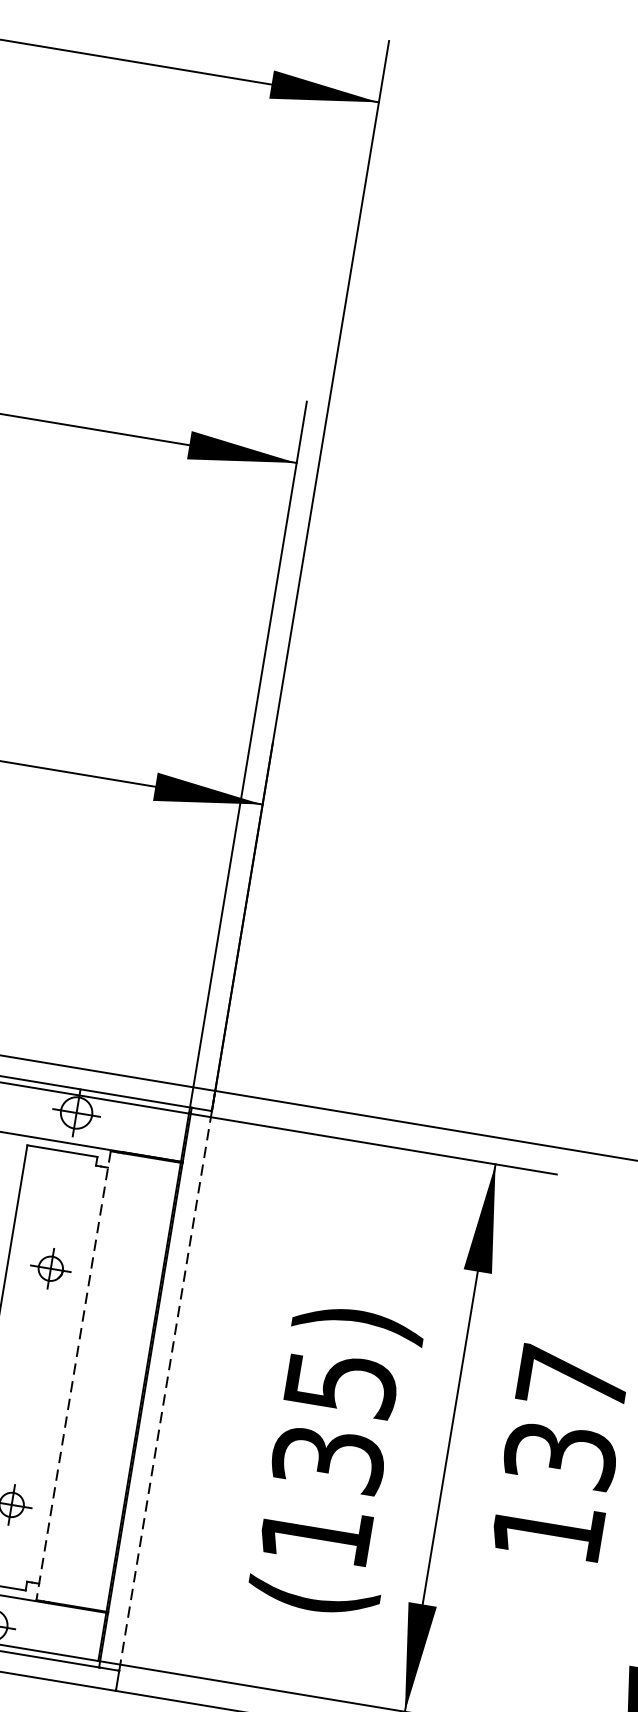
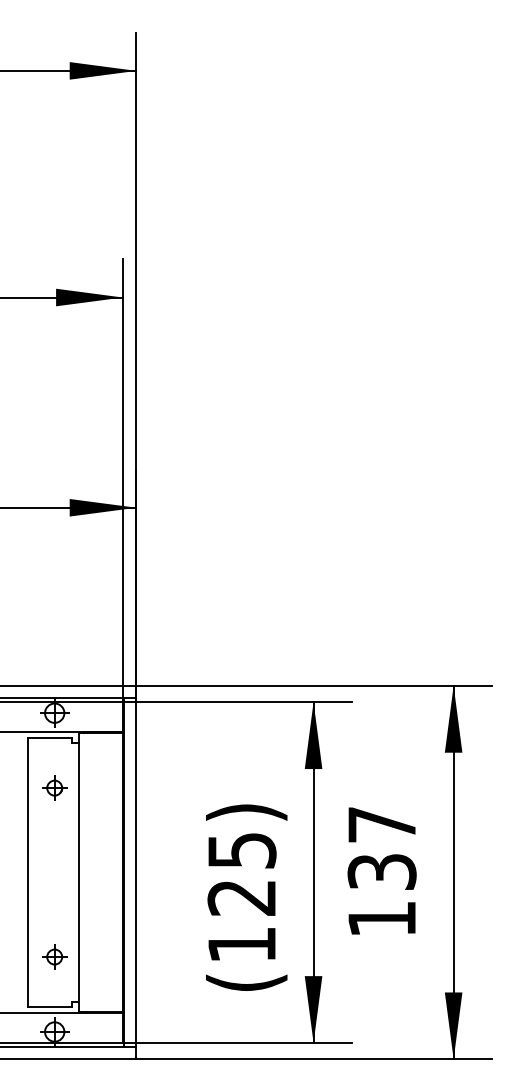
part: (50, 1267) -> (54, 787), moved
line: (74, 1375) -> (79, 872), dashed -> solid
line: (165, 1390) -> (136, 872), dashed -> solid
text: (327, 1458) -> (241, 897), 135 -> 125

